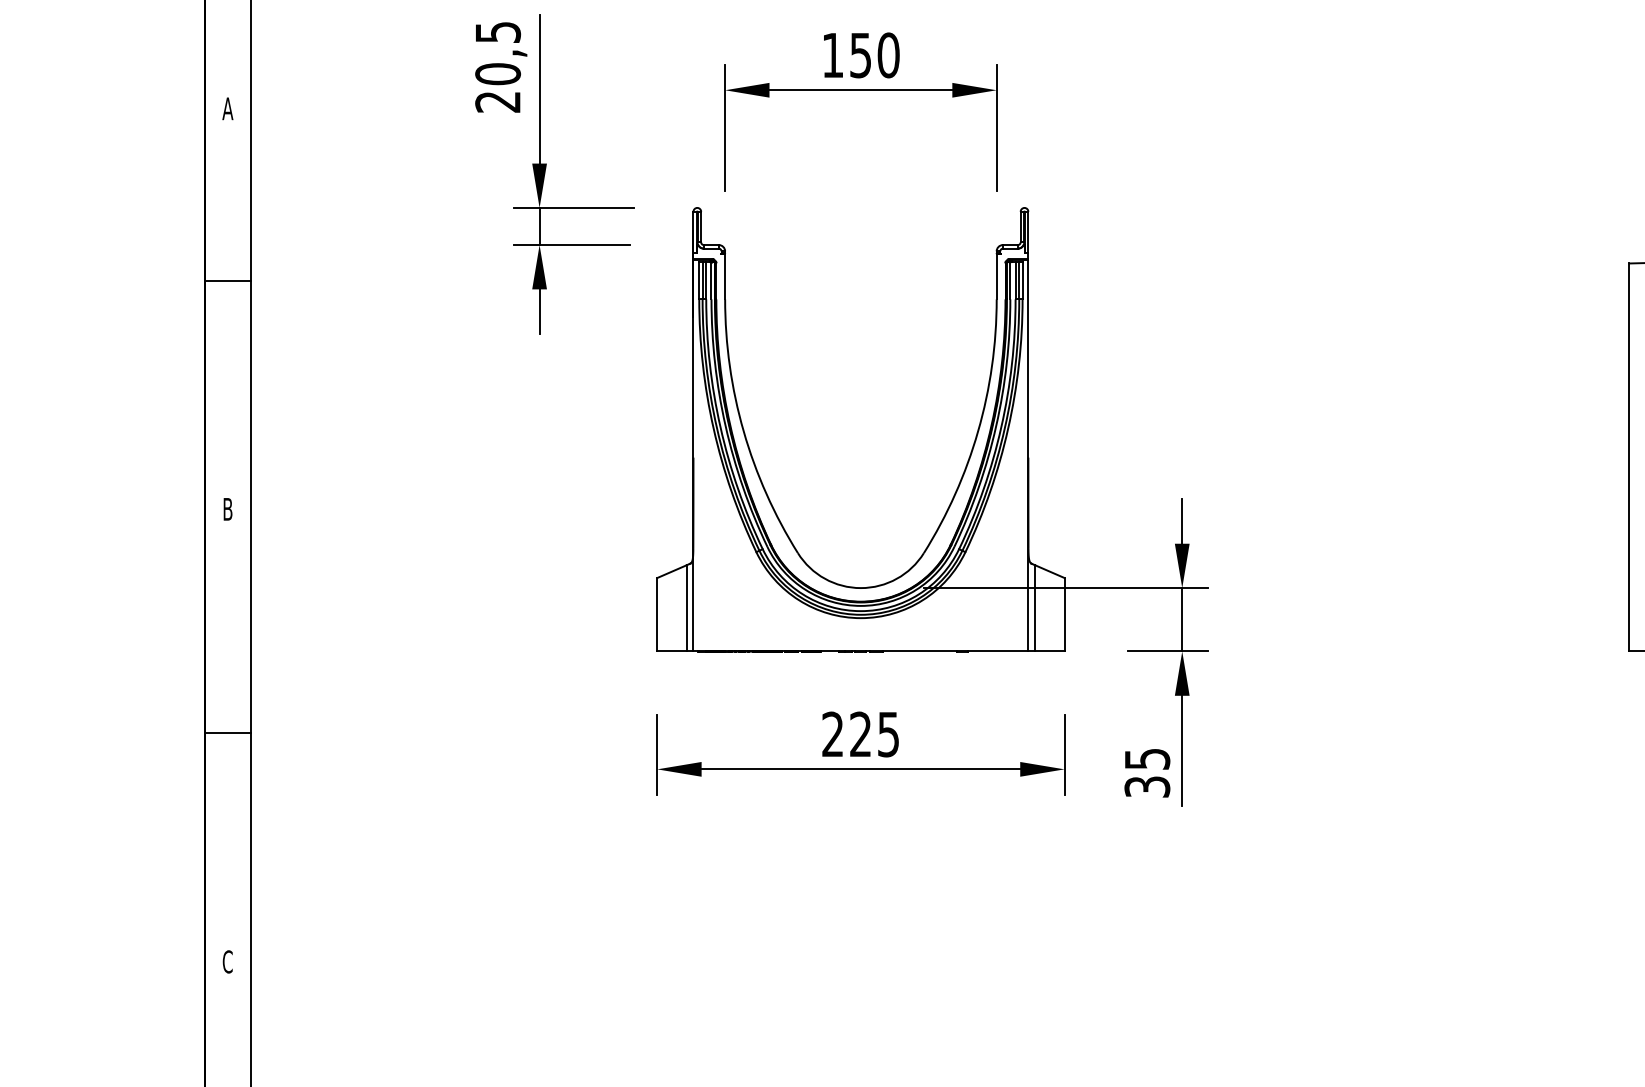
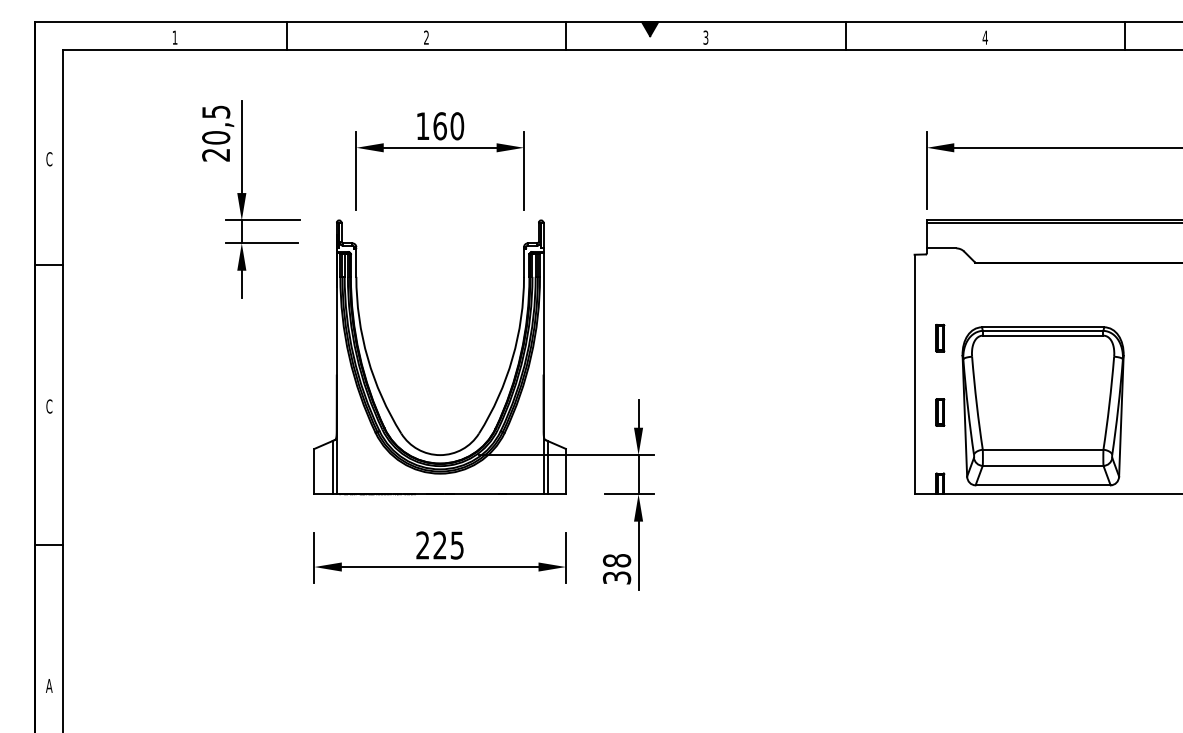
text: (859, 55) -> (439, 126), 150 -> 160
text: (228, 109) -> (49, 159), A -> C
text: (228, 509) -> (49, 406), B -> C
text: (1146, 758) -> (616, 560), 35 -> 38
text: (228, 961) -> (49, 685), C -> A

